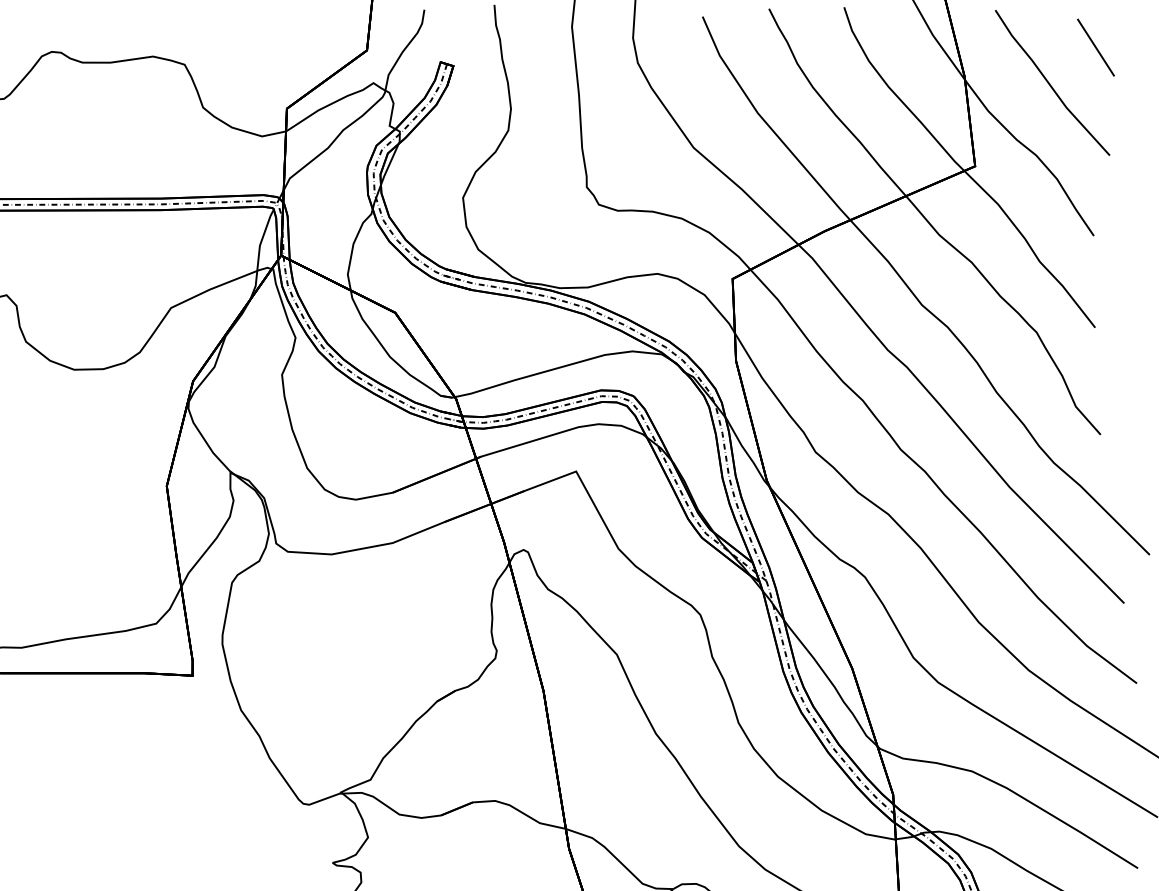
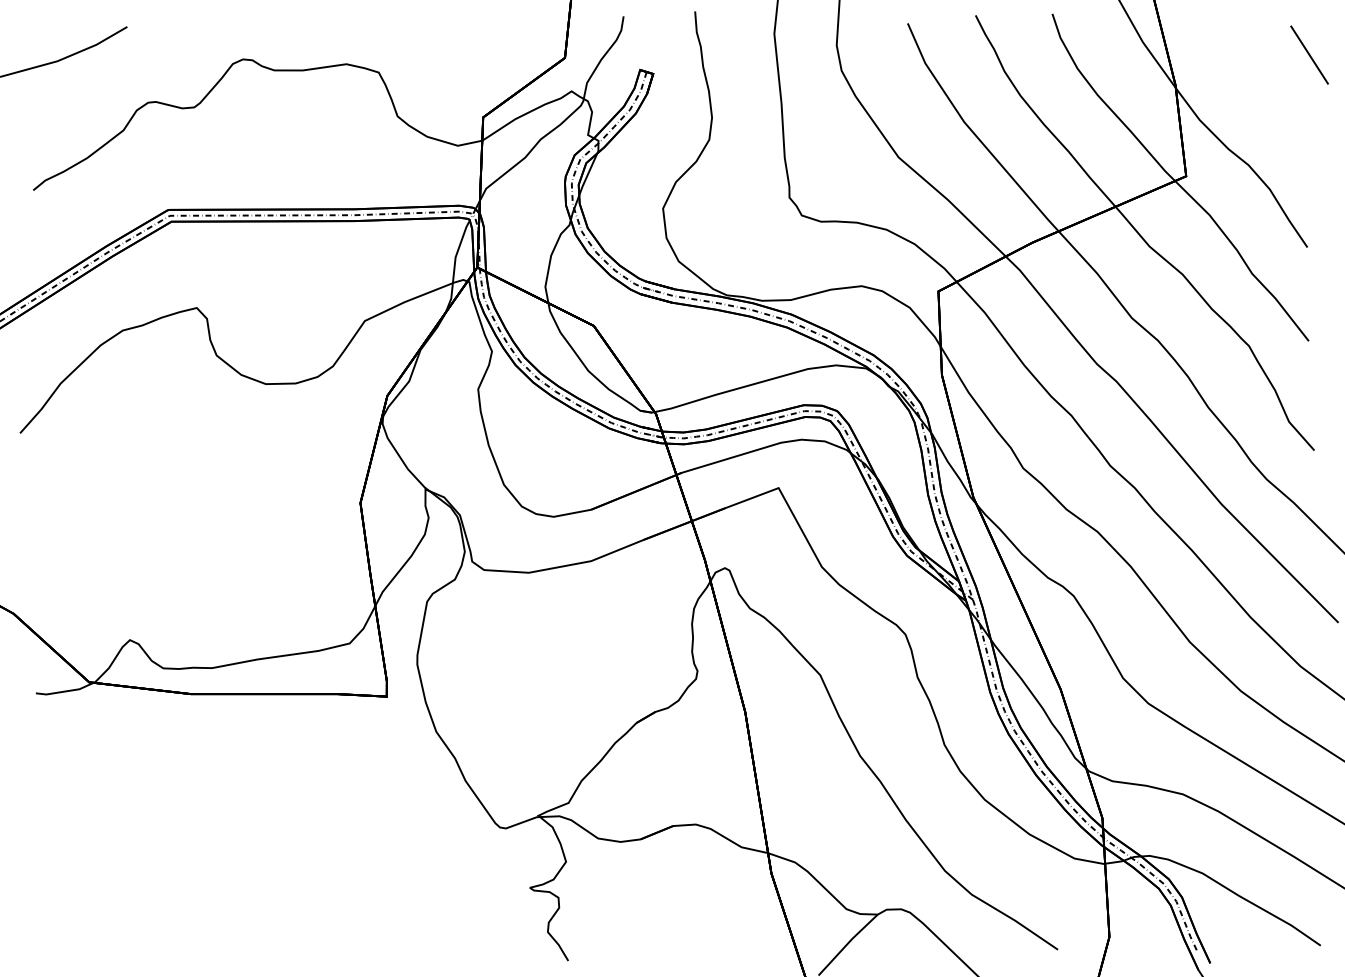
line: (1050, 84) -> (1263, 92), removed

